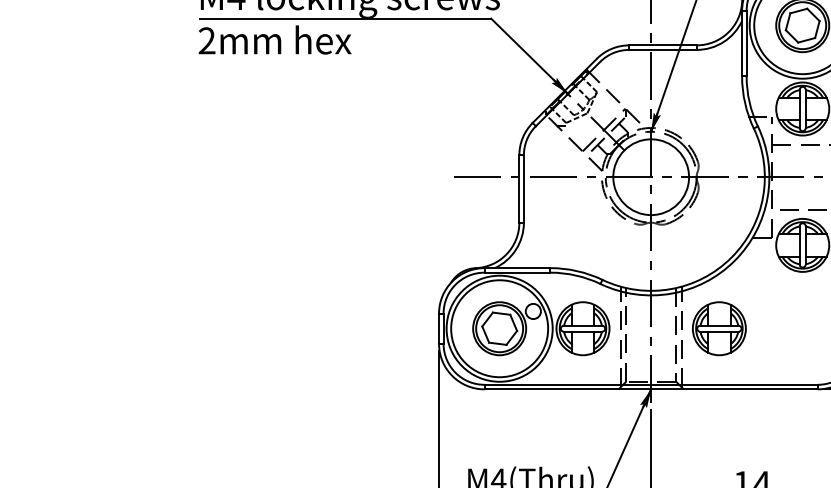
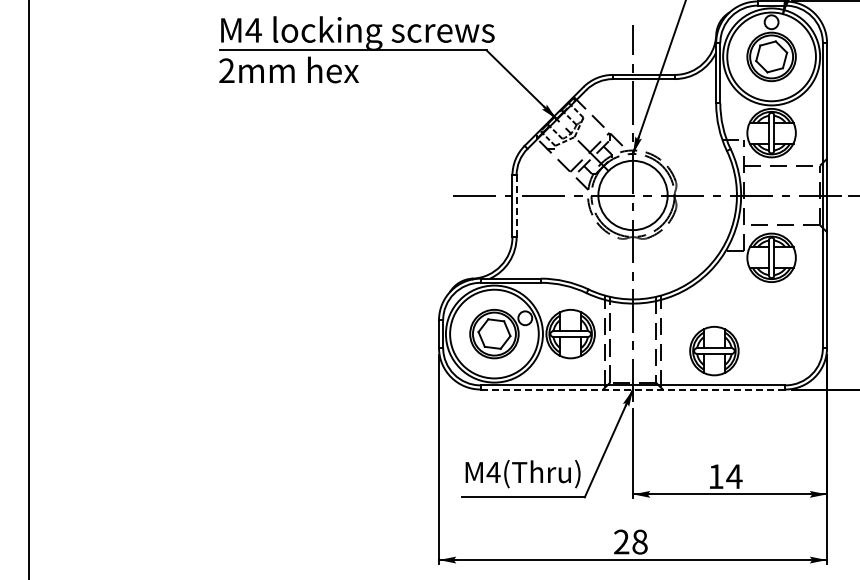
line: (523, 189) -> (516, 206), solid -> dashed
part: (719, 329) -> (714, 351), moved
line: (650, 389) -> (632, 389), solid -> dashed

